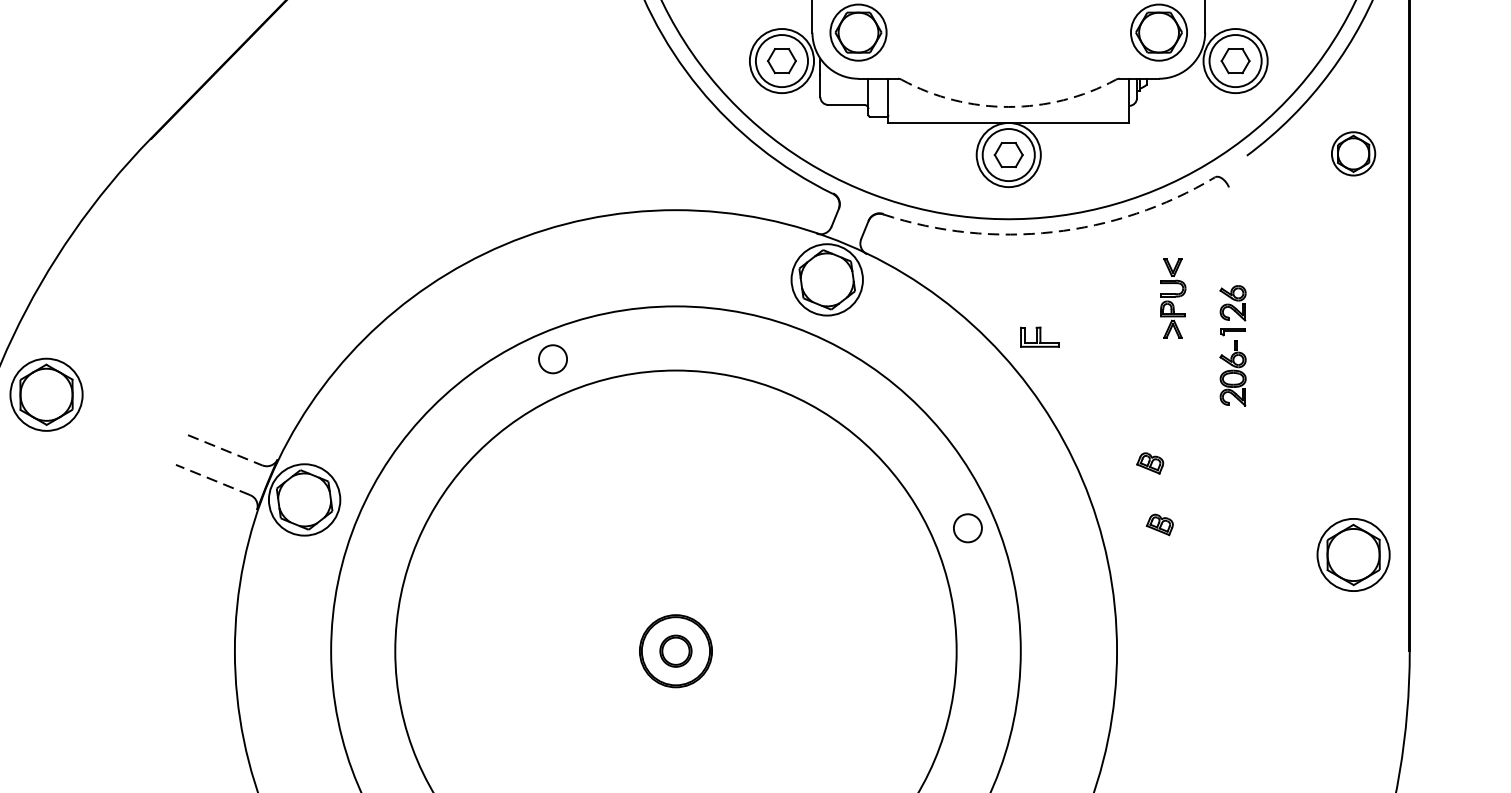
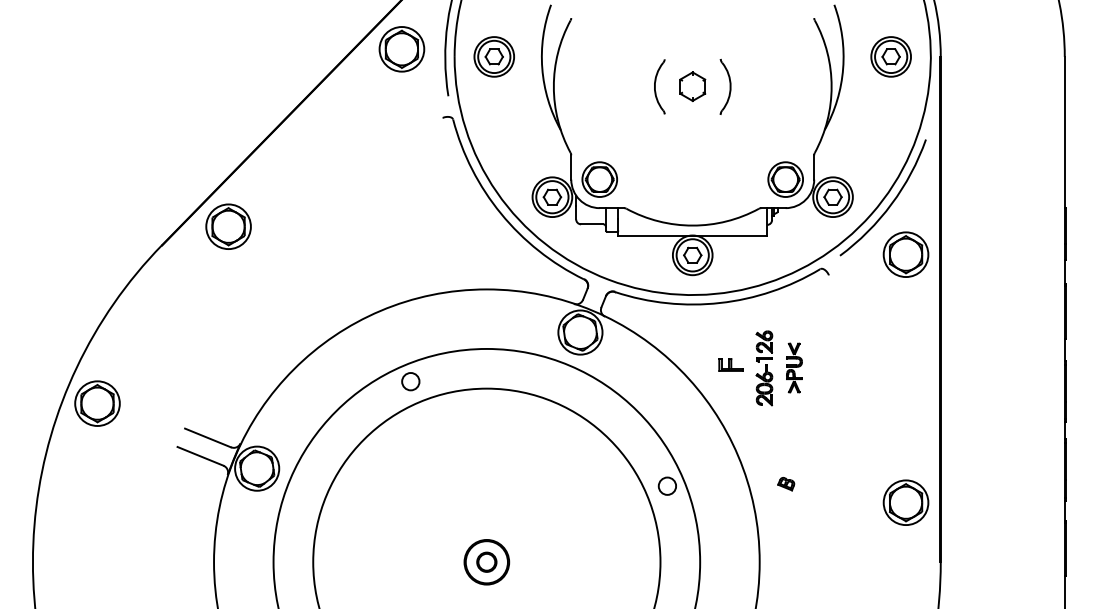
arc: (1008, 106) -> (692, 225), dashed -> solid
part: (258, 108) -> (228, 226), added
part: (1352, 153) -> (905, 254), size x1.67
arc: (1053, 232) -> (720, 303), dashed -> solid
part: (1173, 297) -> (794, 367), moved
part: (1039, 336) -> (730, 364), moved
part: (1233, 346) -> (764, 368), moved
line: (225, 449) -> (208, 437), dashed -> solid
part: (1150, 464) -> (780, 446), removed
line: (213, 480) -> (200, 456), dashed -> solid

